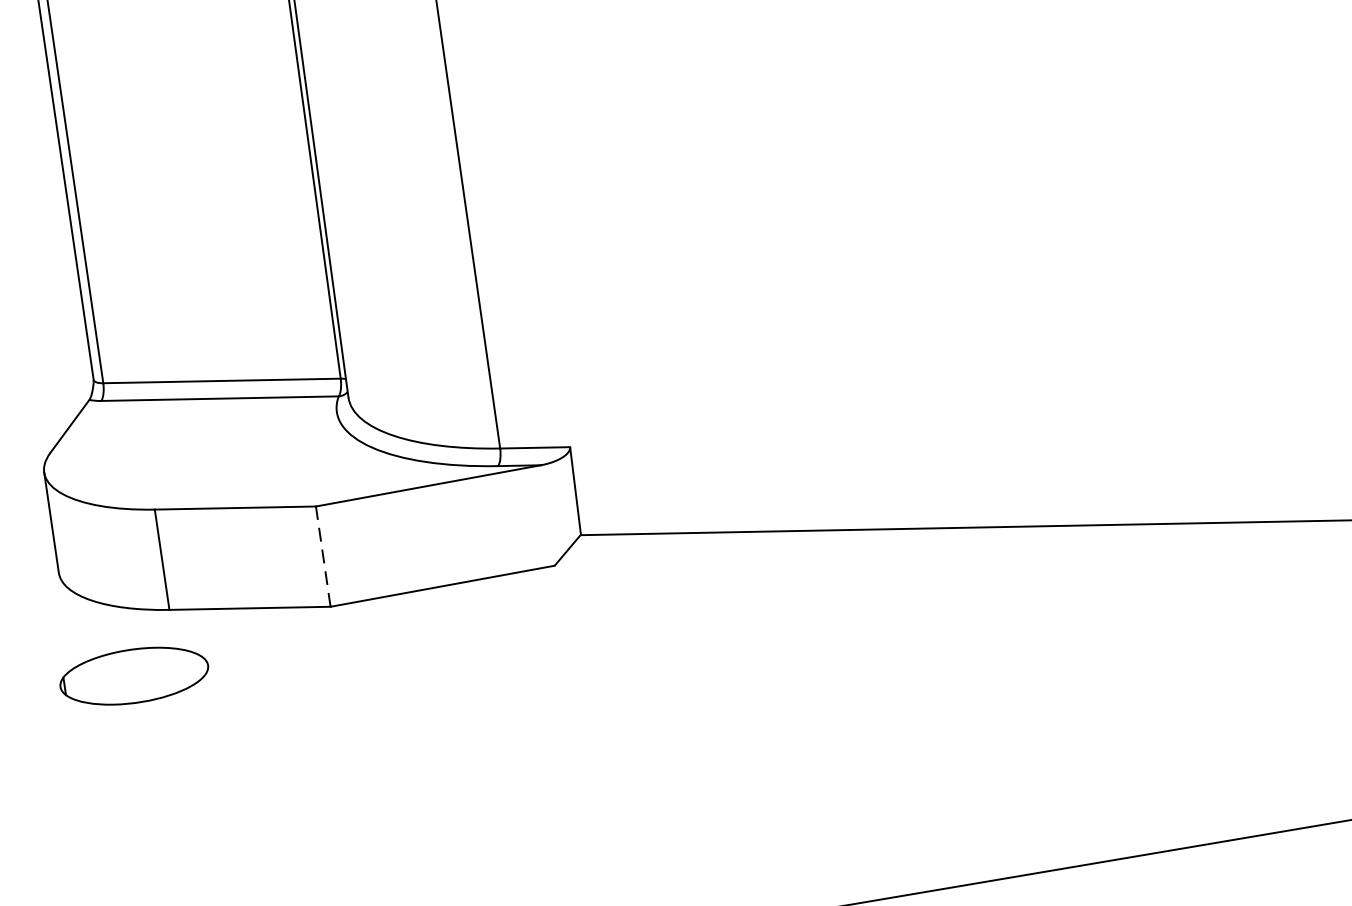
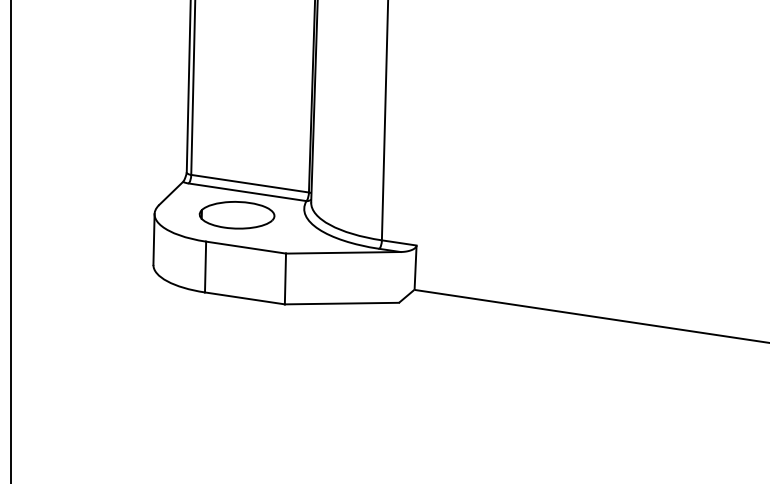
line: (323, 555) -> (285, 278), dashed -> solid
part: (133, 676) -> (236, 215), moved

